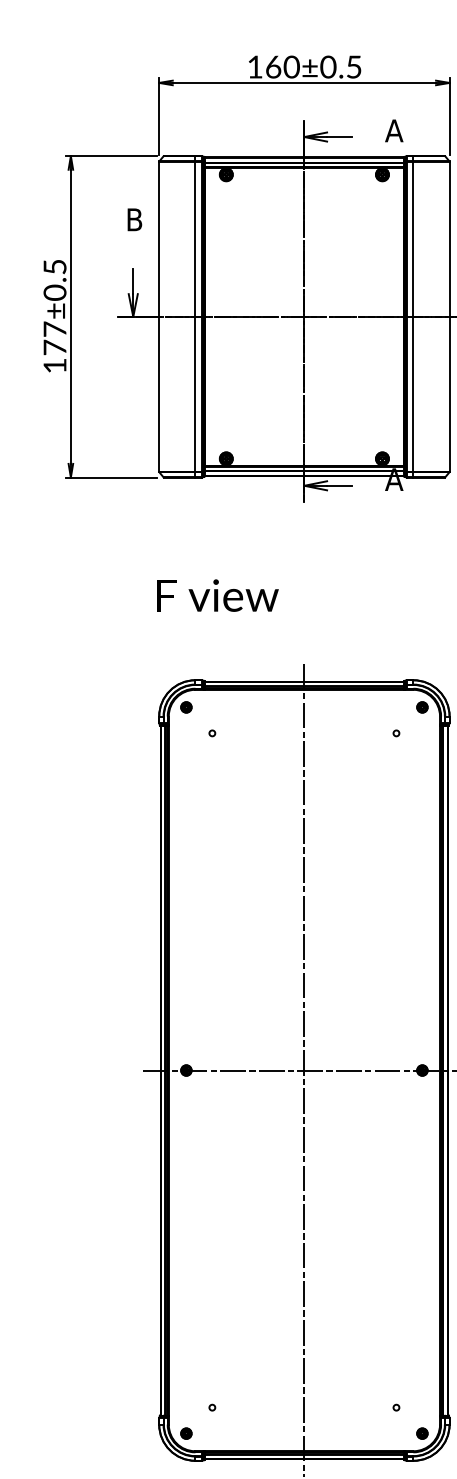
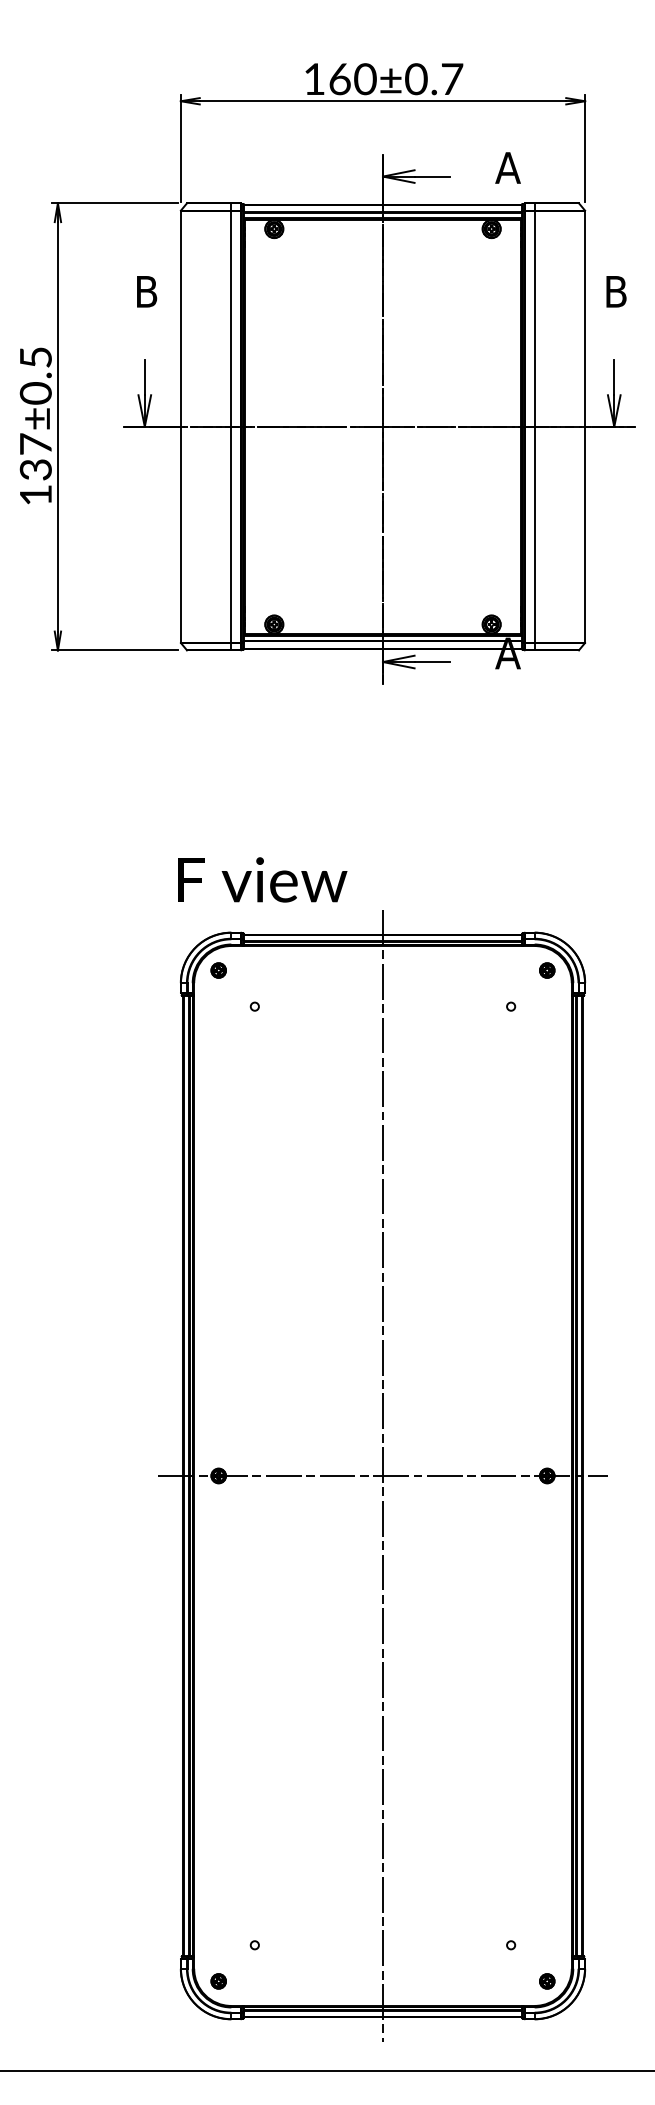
text: (354, 67) -> (452, 79), 160±0.5 -> 160±0.7
text: (54, 347) -> (35, 469), 177±0.5 -> 137±0.5
text: (217, 595) -> (262, 879), moved

